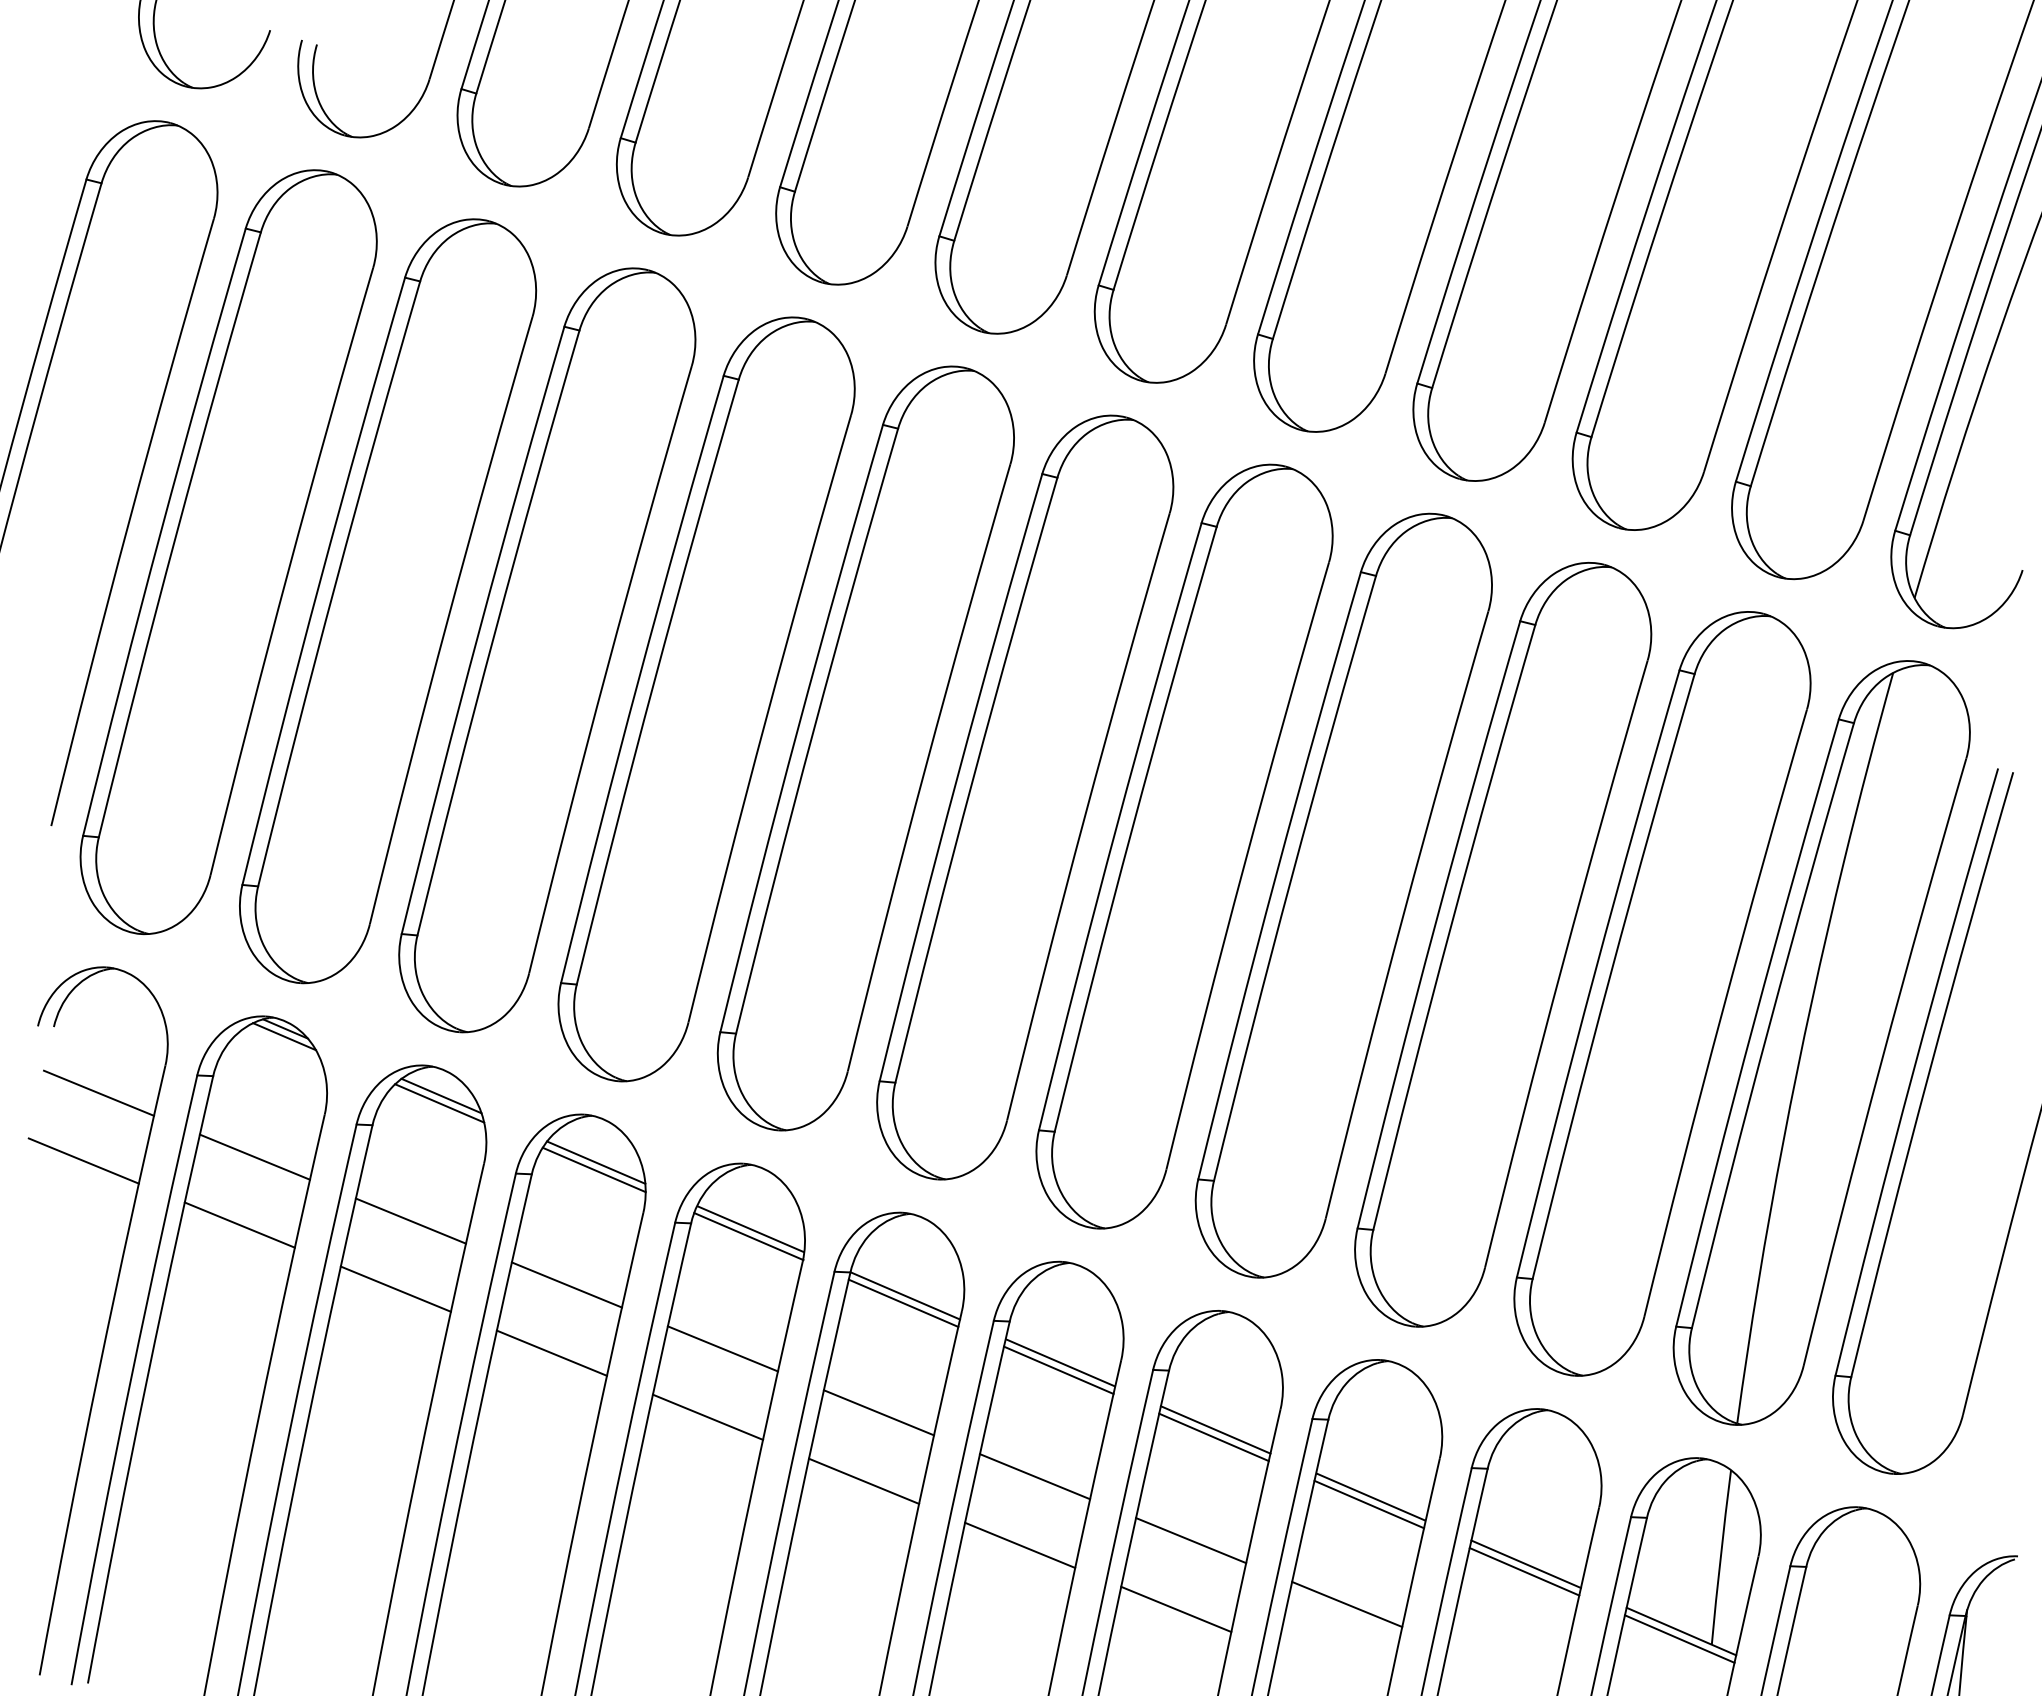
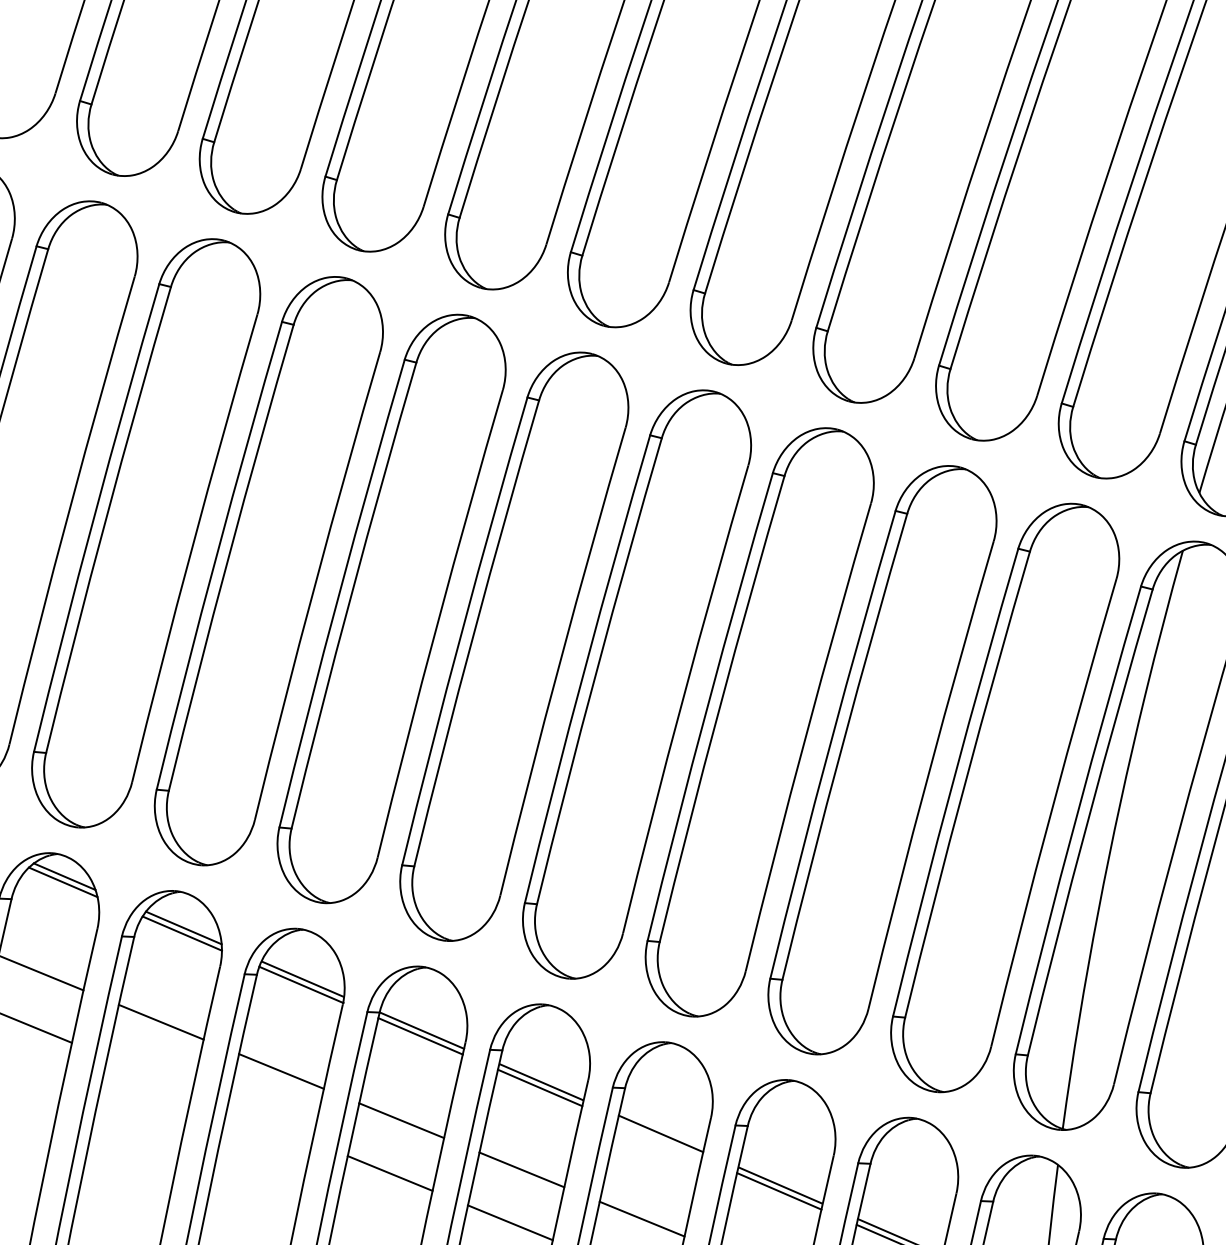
line: (551, 1352) -> (149, 1074), removed
line: (707, 1416) -> (269, 1123), removed
line: (1213, 1437) -> (659, 1139), removed

